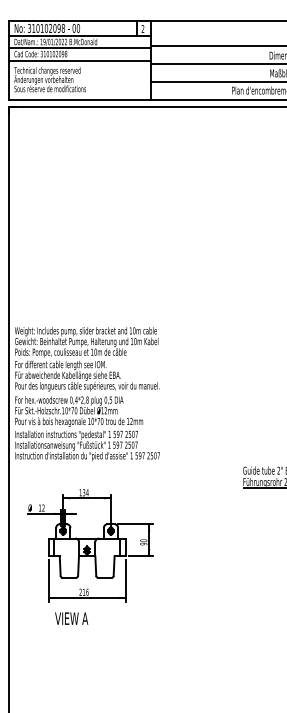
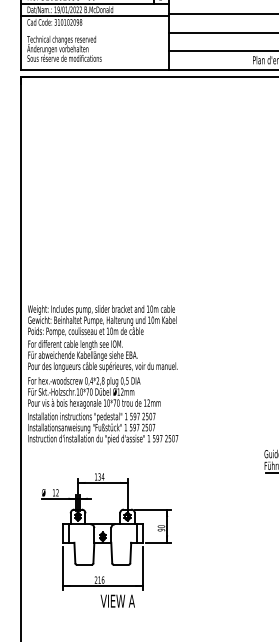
line: (79, 60) -> (94, 29), removed
text: (71, 618) -> (117, 601), moved

